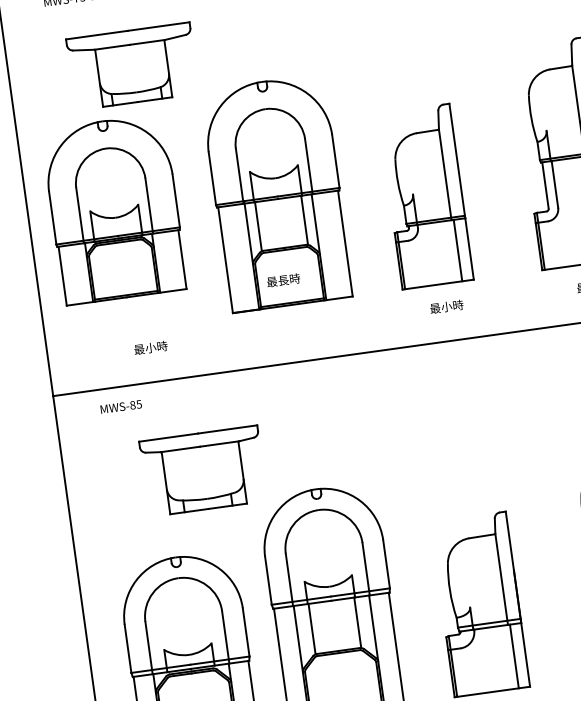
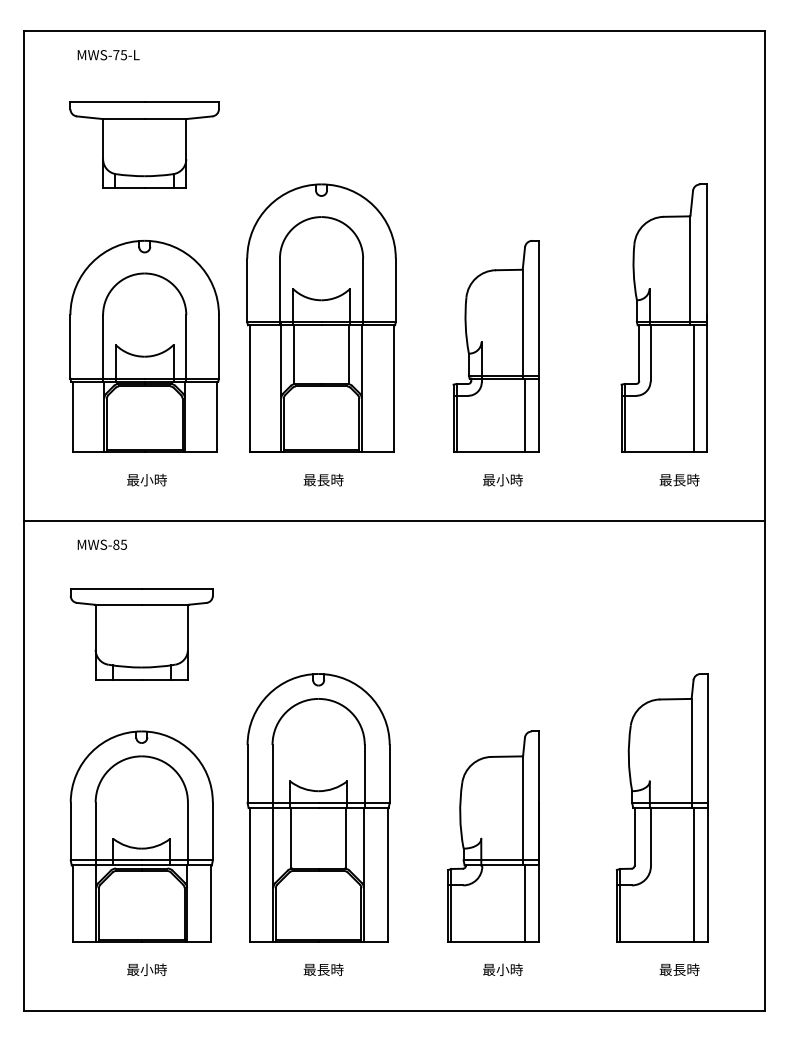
part: (132, 66) -> (144, 144), moved
part: (114, 209) -> (144, 346), moved
text: (283, 279) -> (323, 479), moved
part: (203, 471) -> (141, 634), moved

